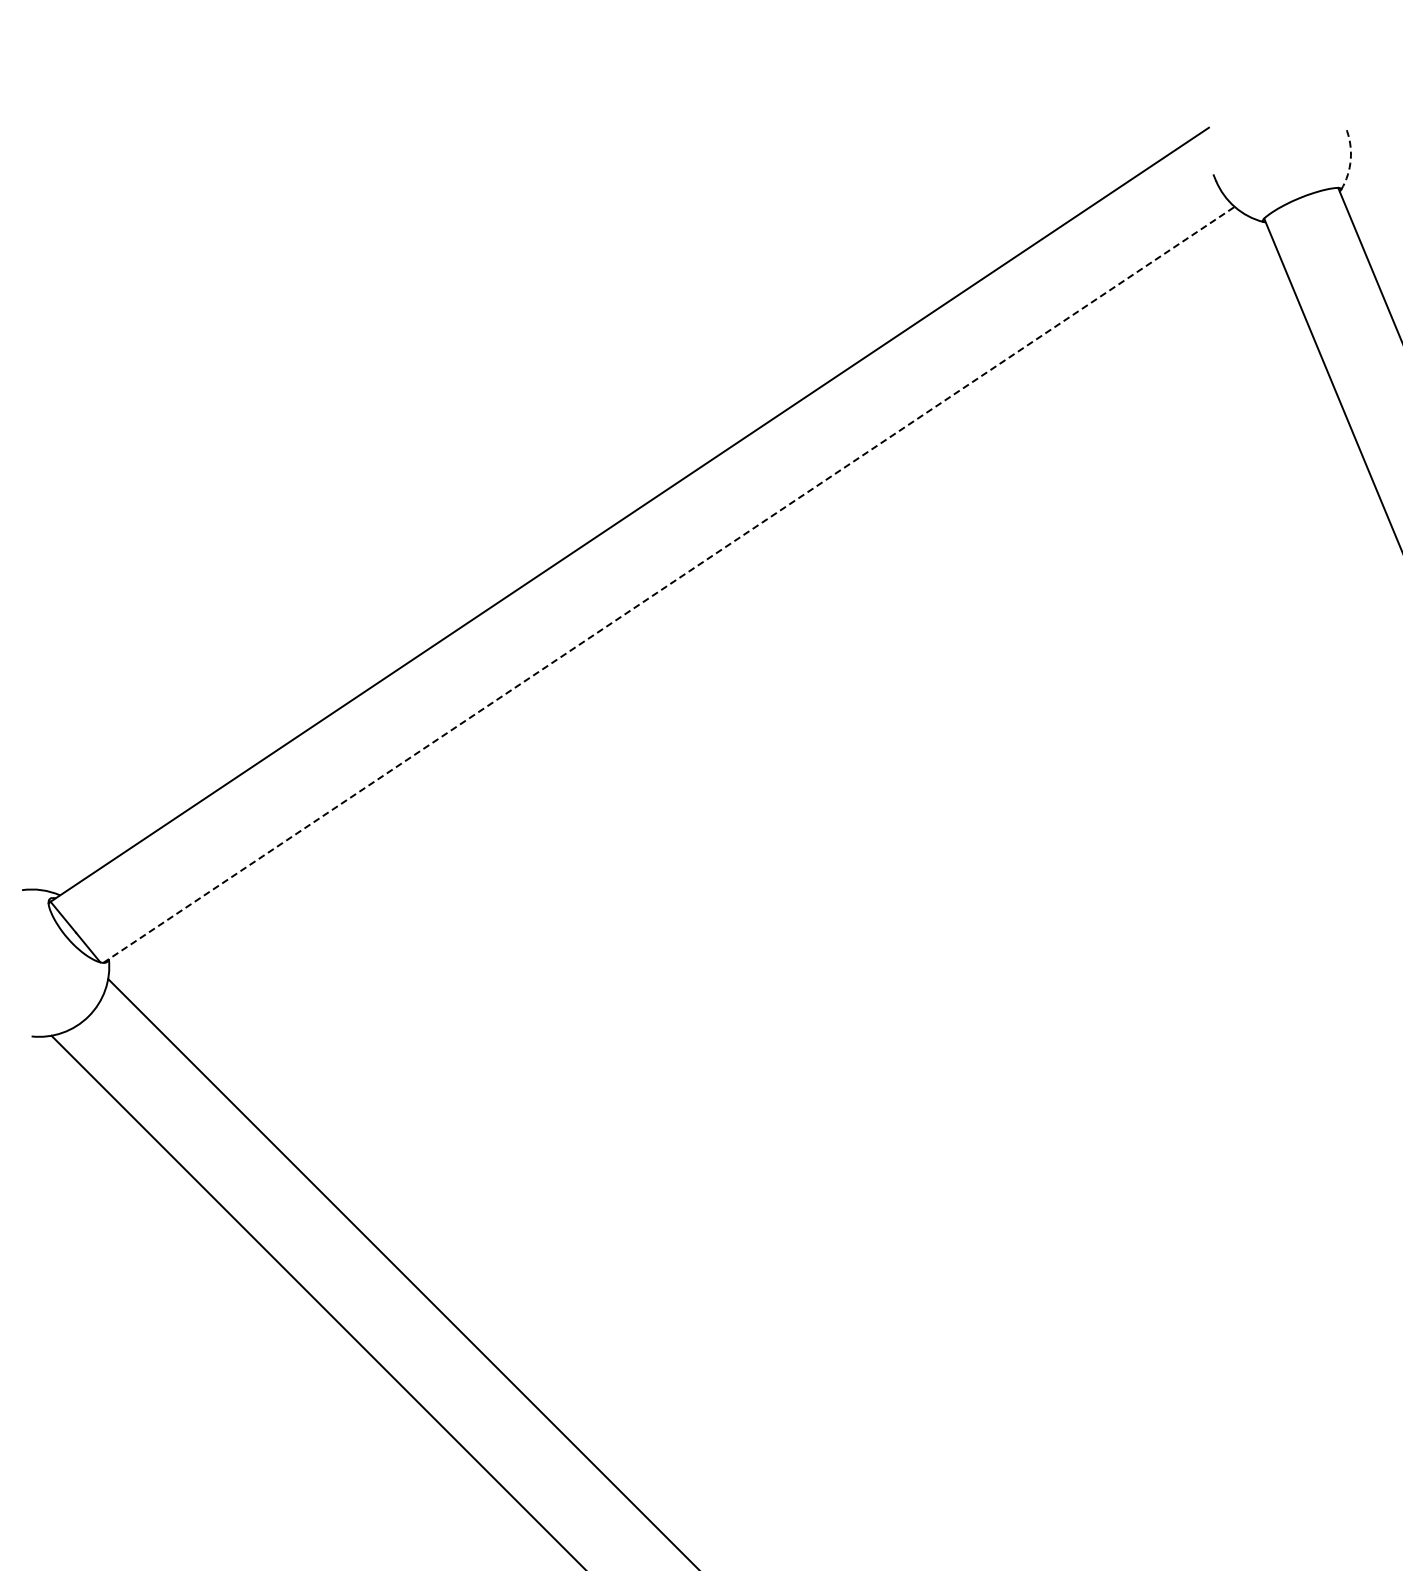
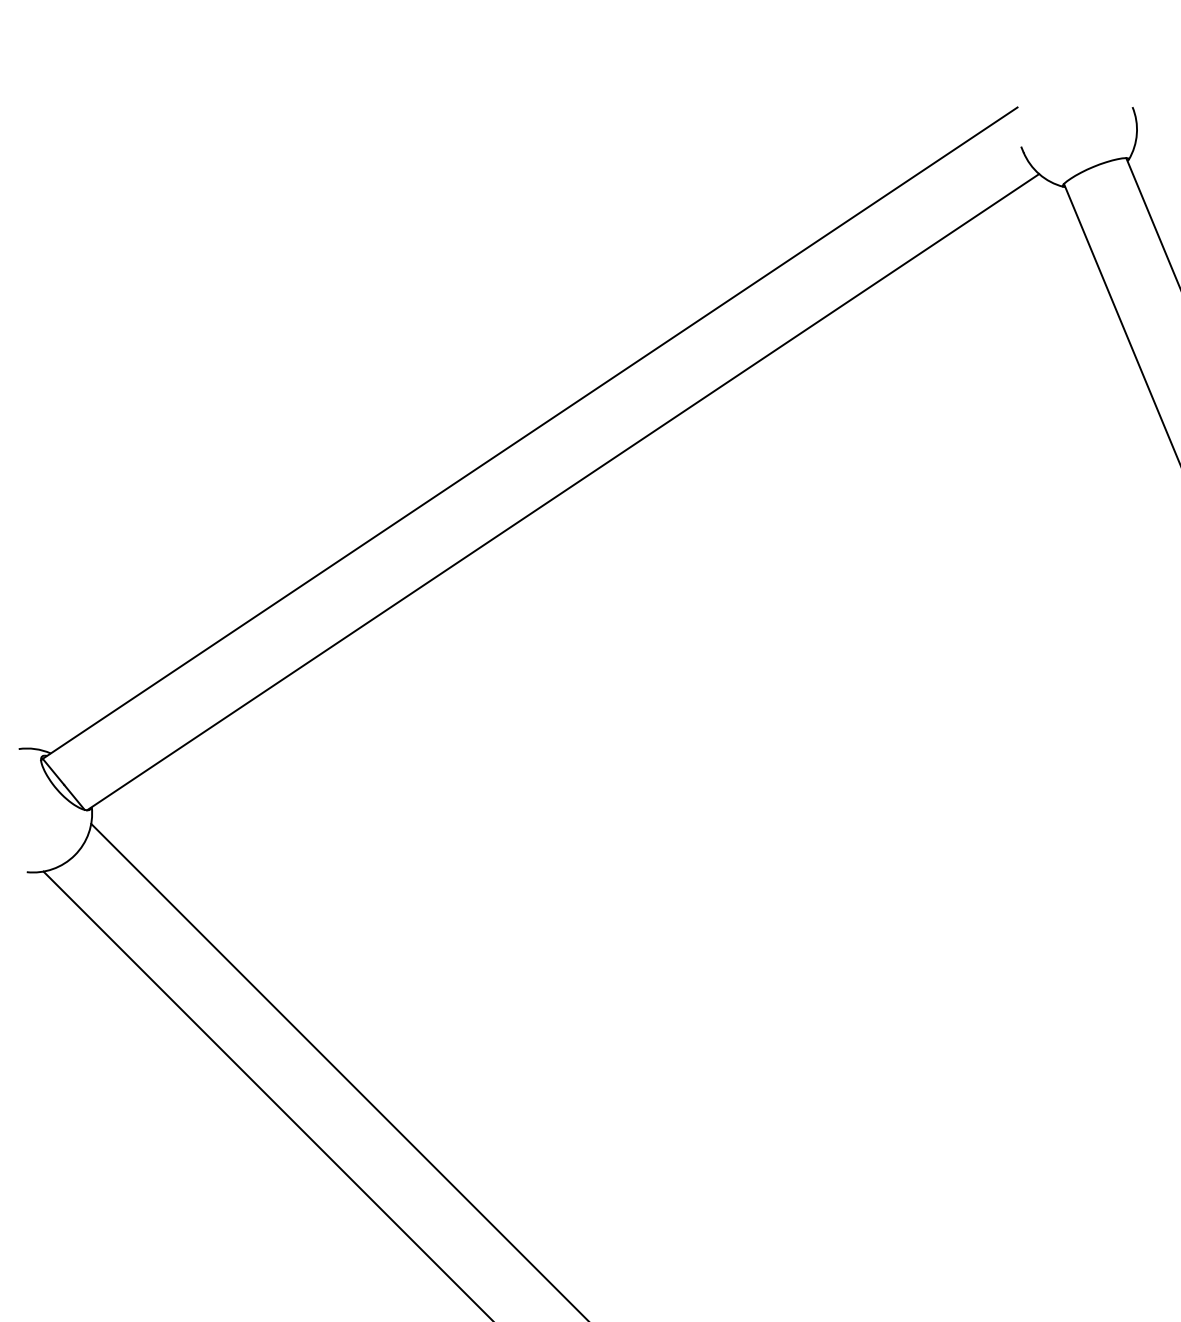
arc: (1350, 159) -> (1136, 134), dashed -> solid
line: (669, 584) -> (563, 491), dashed -> solid

